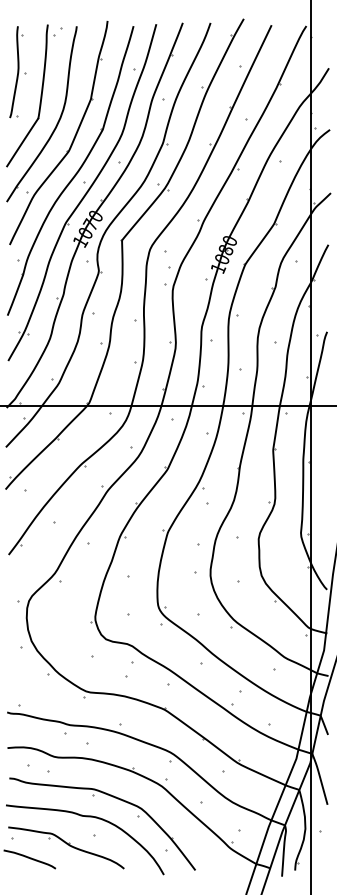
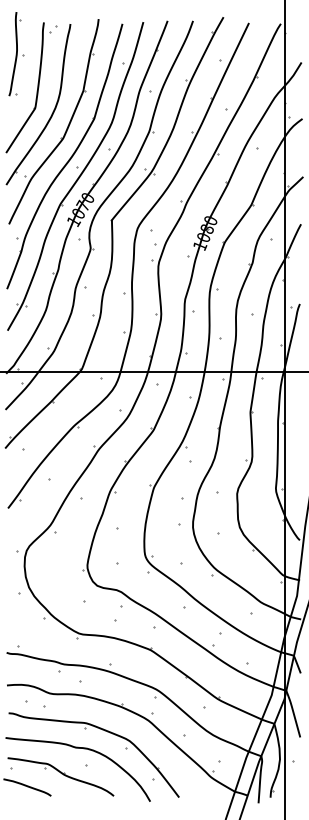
part: (17, 72) -> (16, 54), moved

